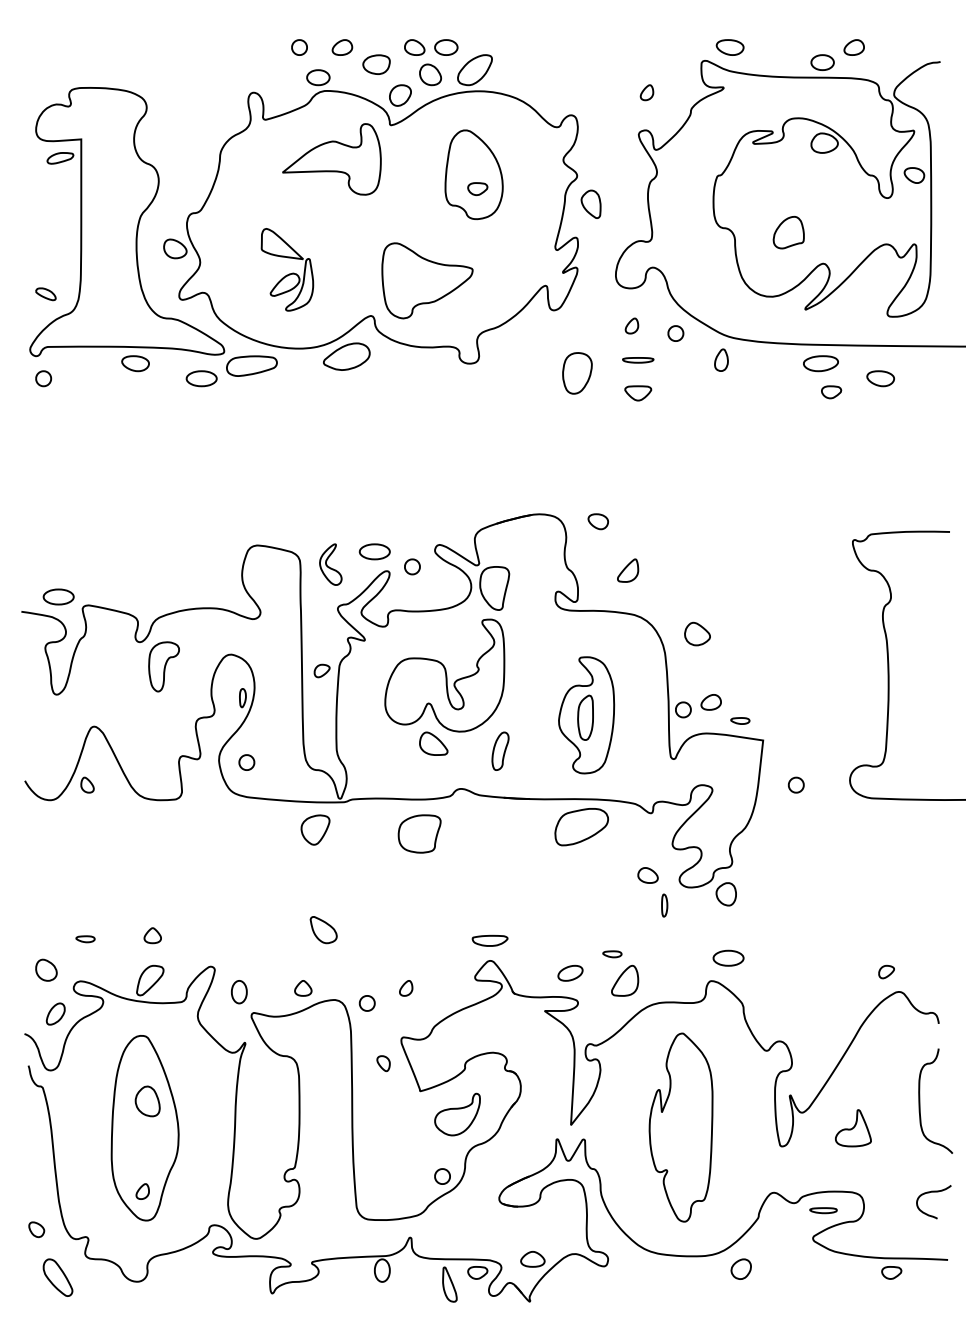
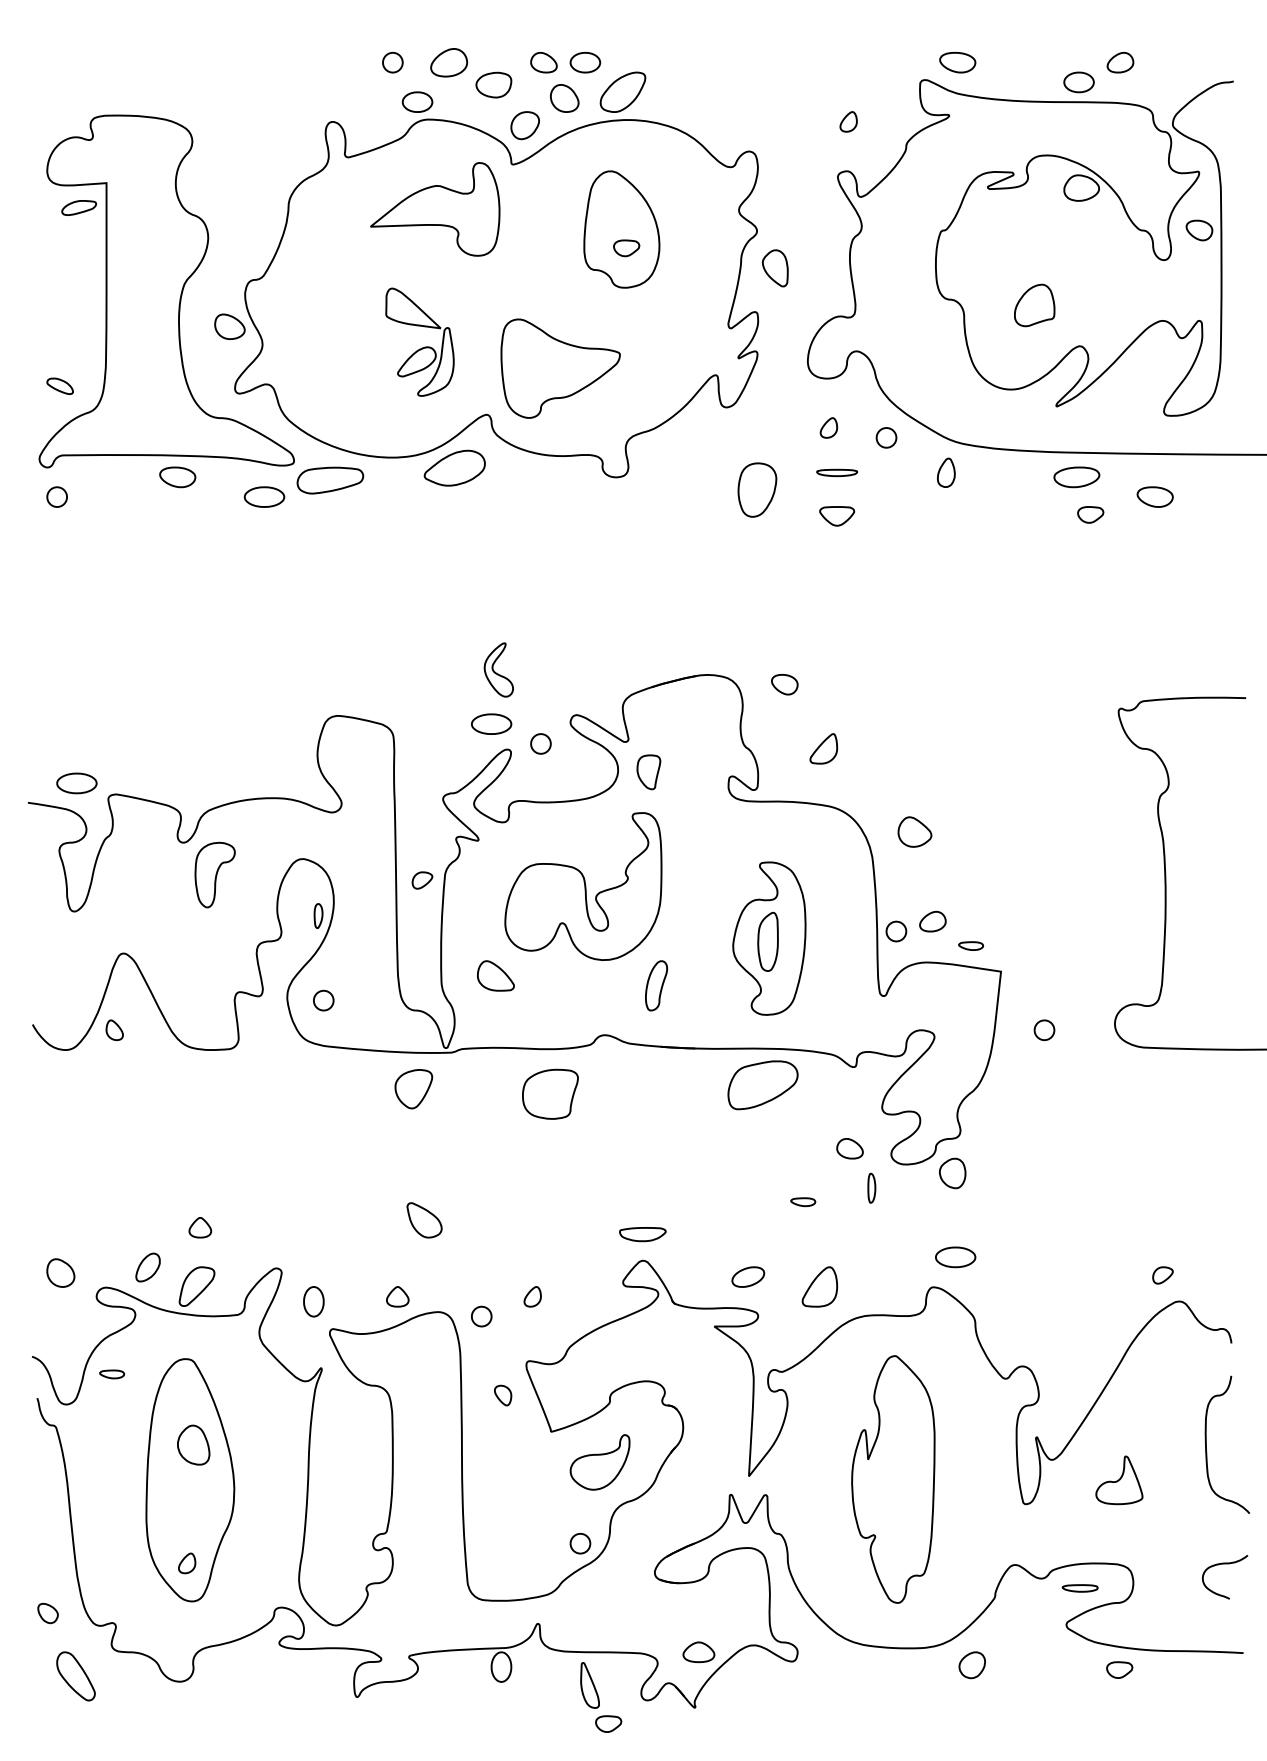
part: (341, 47) -> (448, 62), size x1.4
part: (289, 273) -> (422, 347), moved
part: (330, 564) -> (498, 669), moved
part: (494, 588) -> (648, 772), size x0.6
part: (433, 743) -> (495, 975), moved
part: (85, 939) -> (112, 1374), moved
part: (612, 954) -> (803, 1202), moved
part: (55, 1014) -> (147, 1267), moved
part: (477, 1272) -> (608, 1723), moved
part: (891, 1272) -> (1119, 1669), moved

